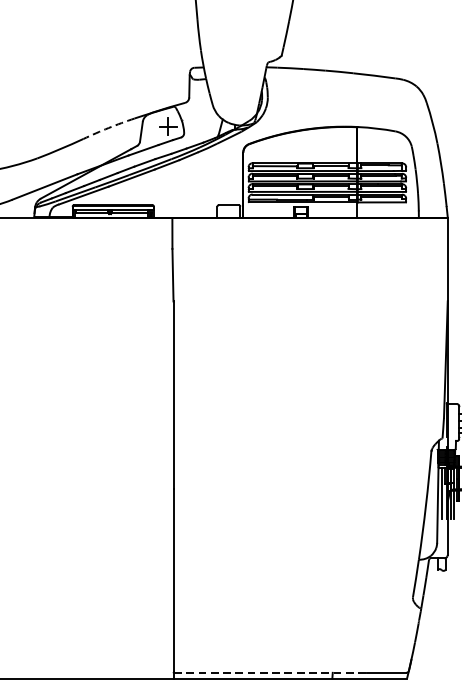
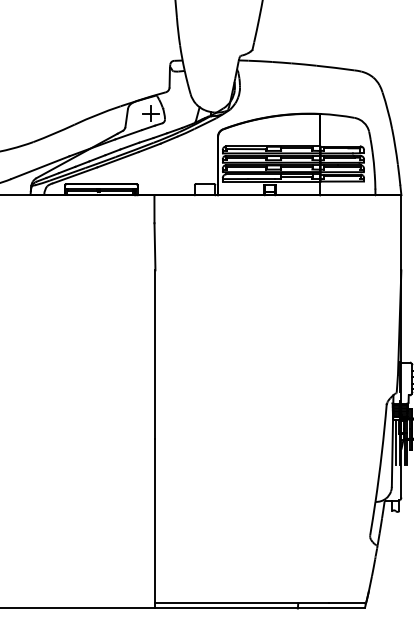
arc: (108, 127) -> (97, 114), dashed -> solid
line: (270, 673) -> (242, 603), dashed -> solid

